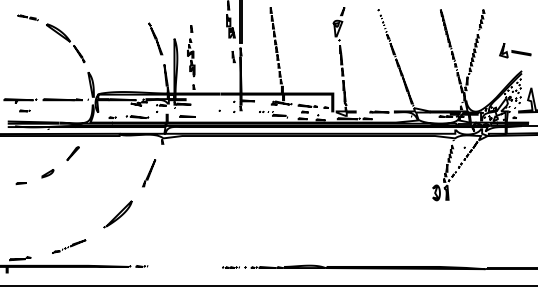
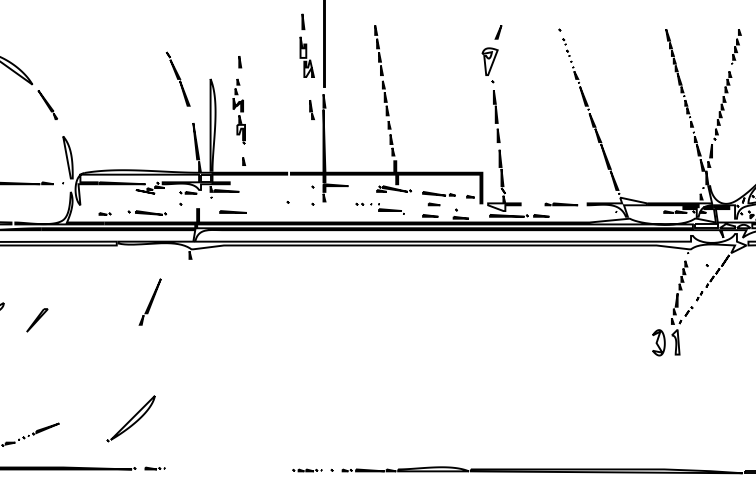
line: (72, 153) -> (36, 319), moved
line: (149, 173) -> (150, 302), moved
part: (117, 214) -> (130, 419), moved

